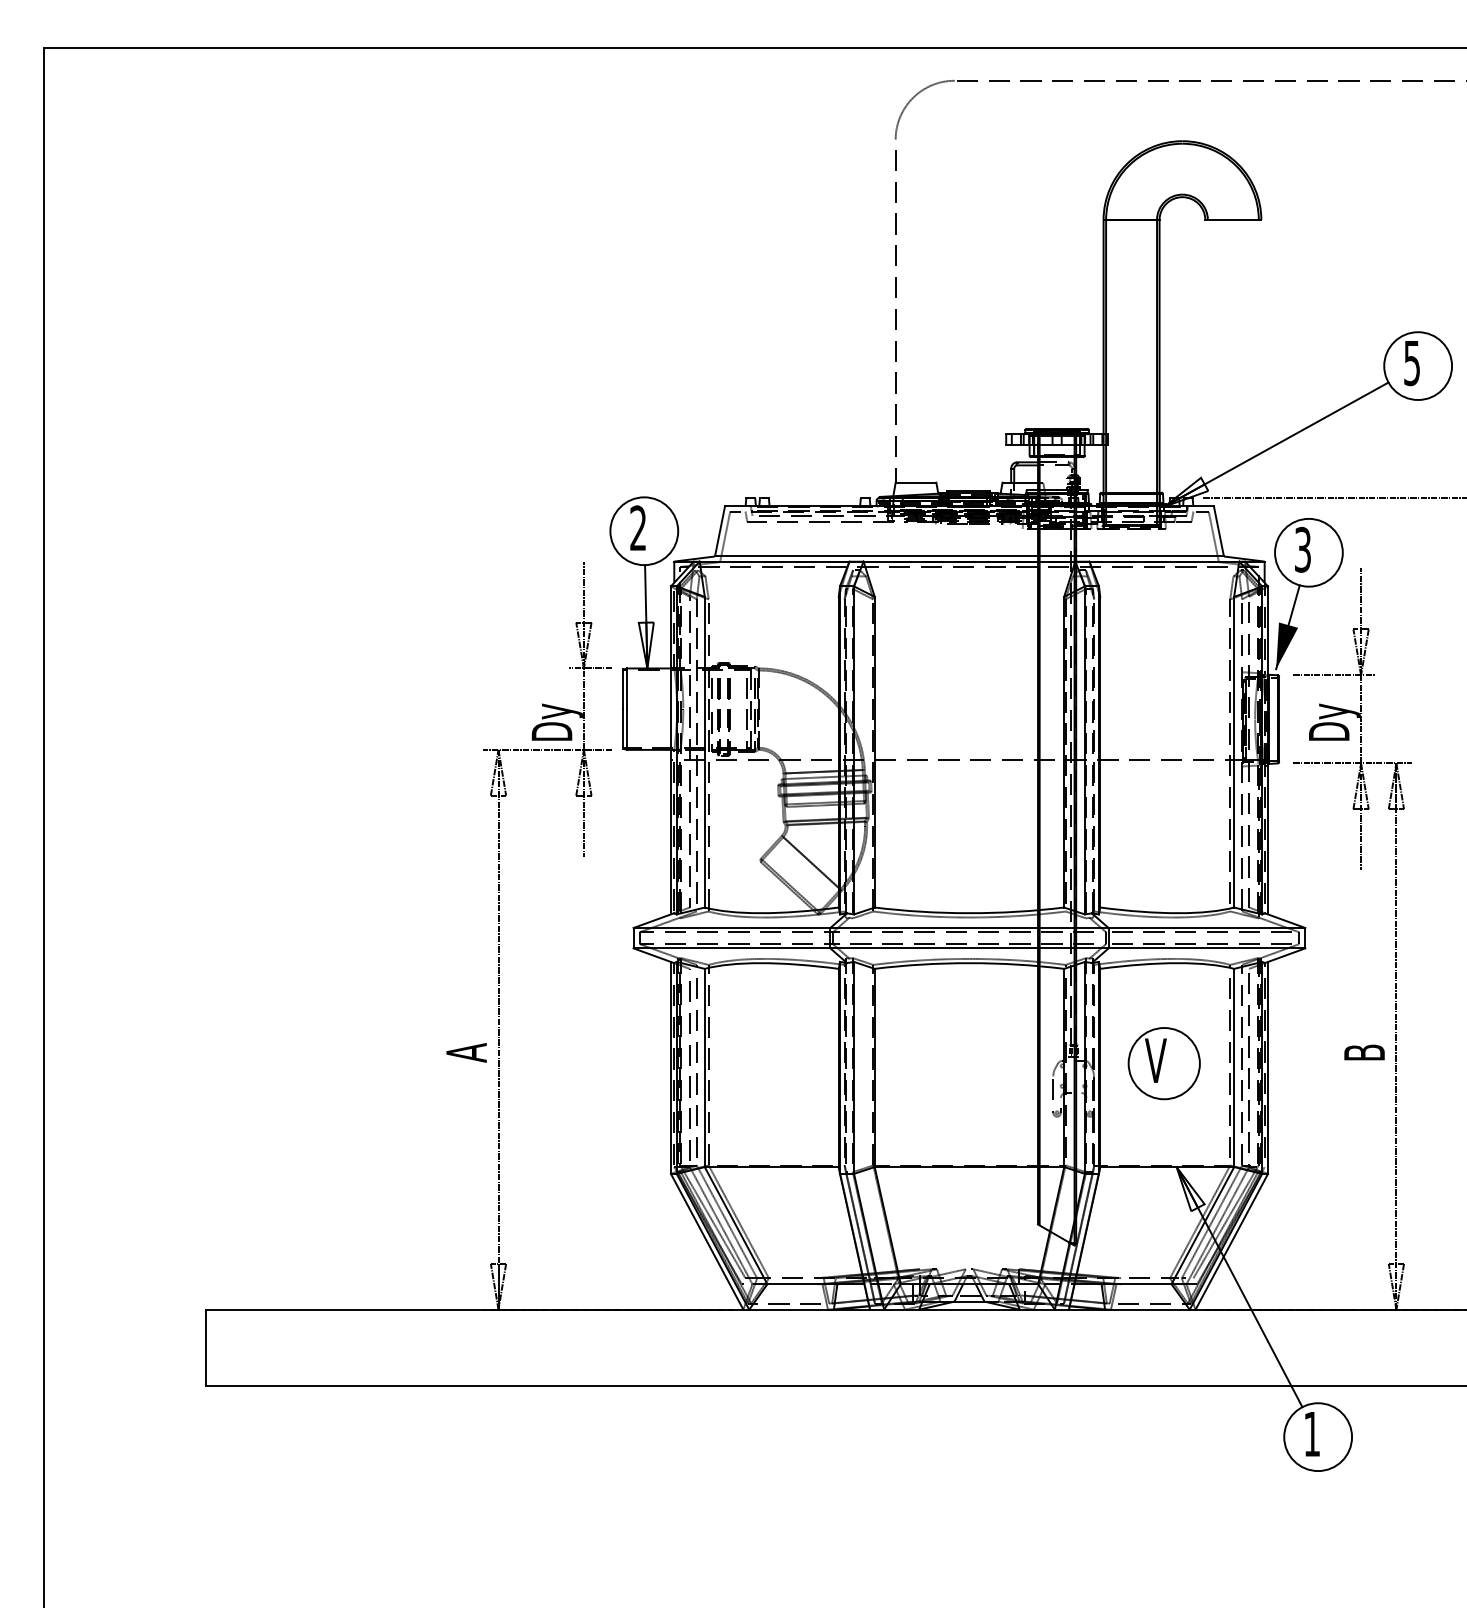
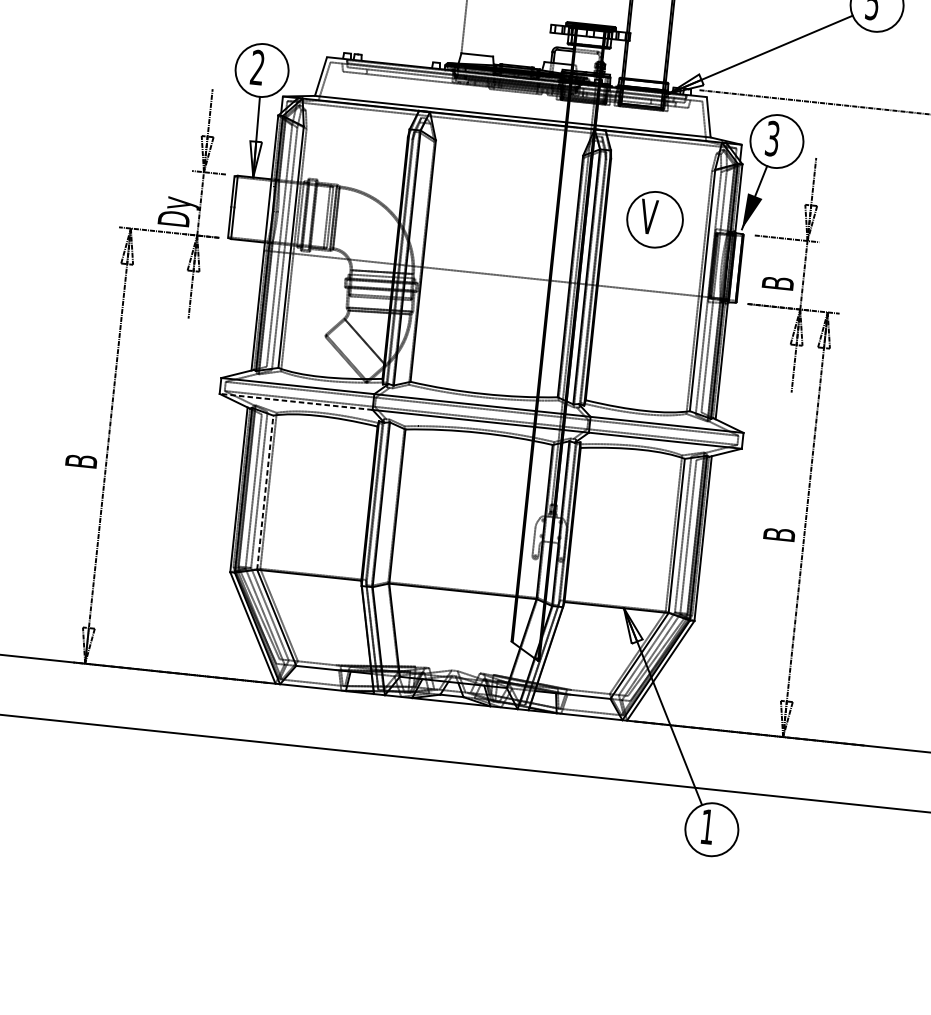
text: (1334, 720) -> (783, 274), Dy -> B
line: (731, 948) -> (295, 401), solid -> dashed
text: (466, 1052) -> (81, 461), A -> B
part: (1163, 1063) -> (654, 219), moved
line: (704, 1067) -> (265, 492), solid -> dashed

